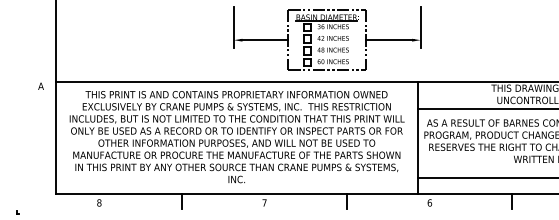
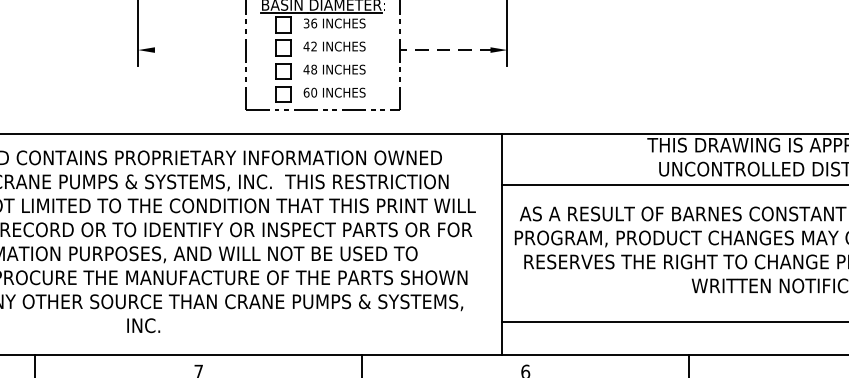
line: (264, 40) -> (198, 50), removed
line: (389, 40) -> (445, 50), solid -> dashed

